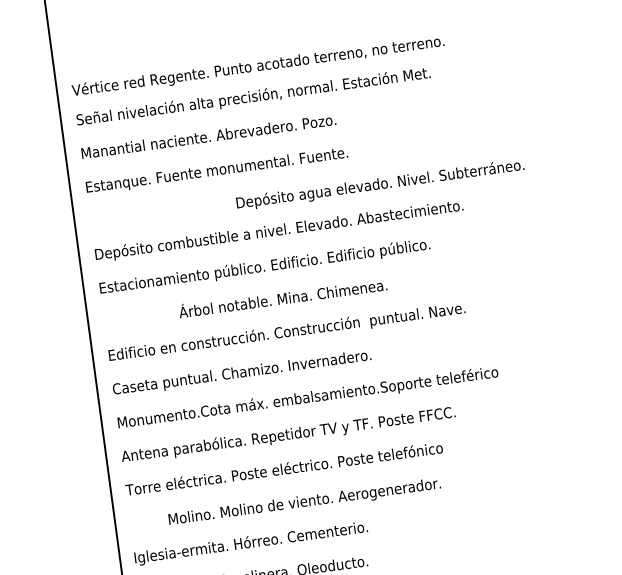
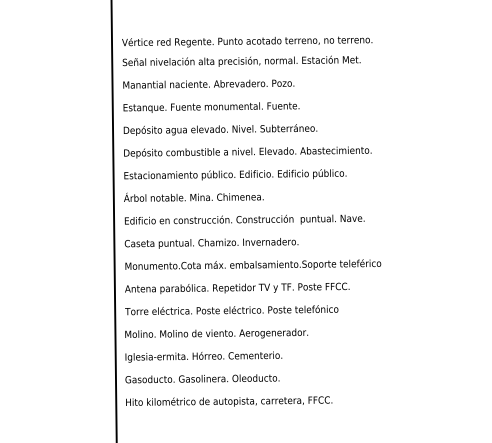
text: (380, 184) -> (220, 129), moved
text: (282, 297) -> (193, 196), moved
text: (304, 501) -> (216, 333), moved

